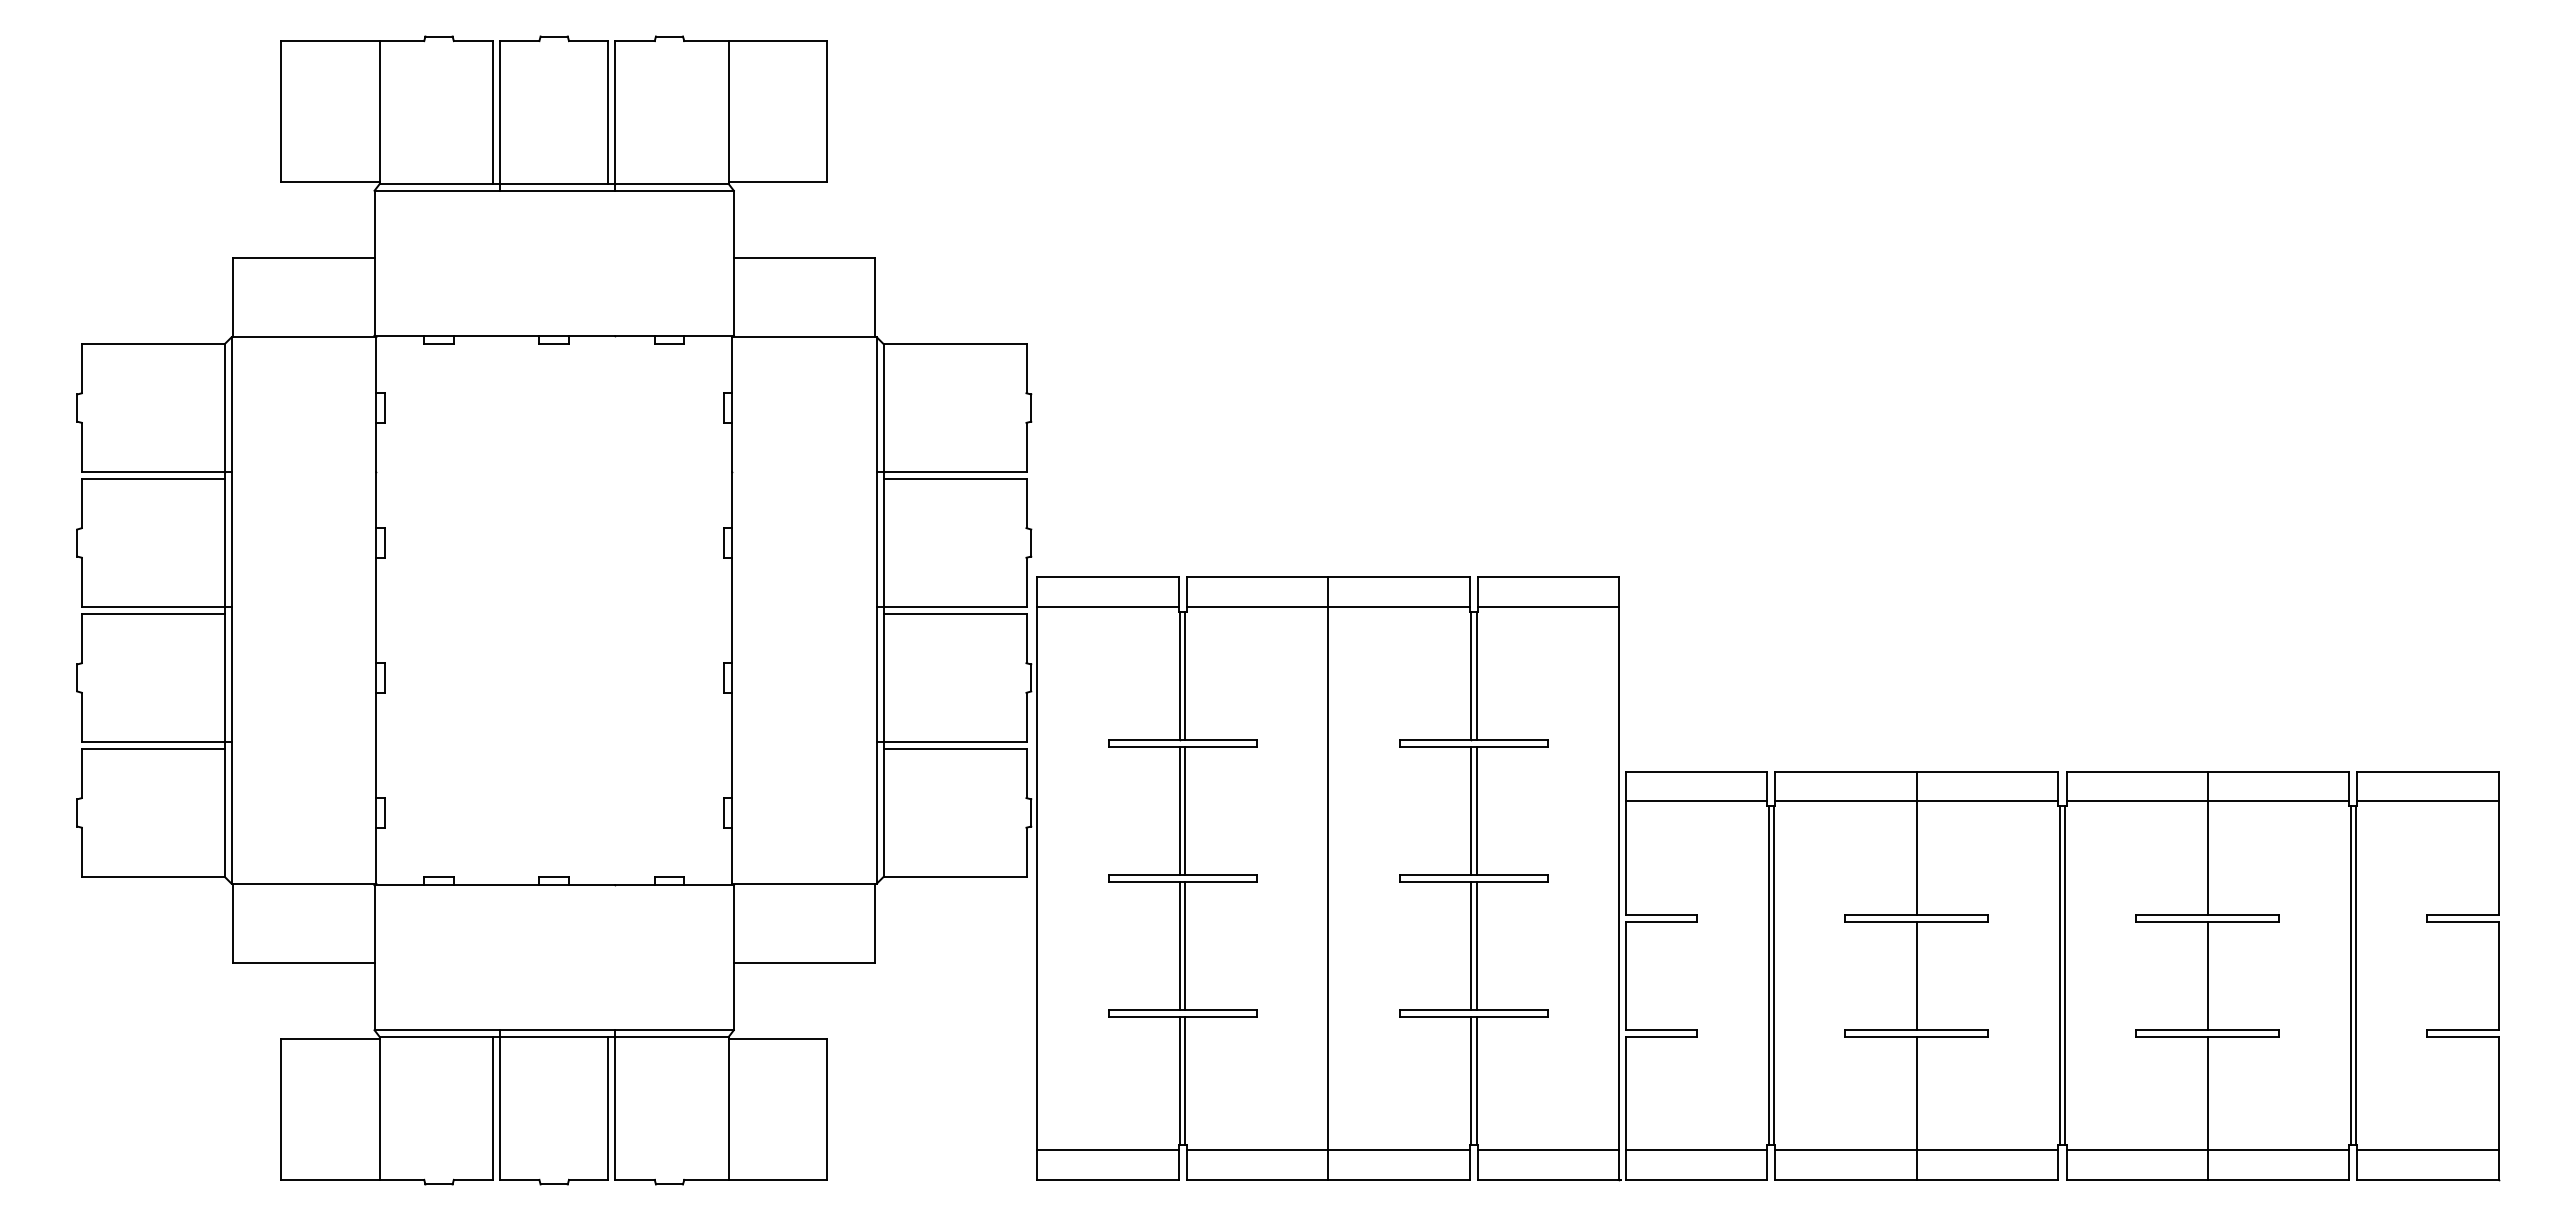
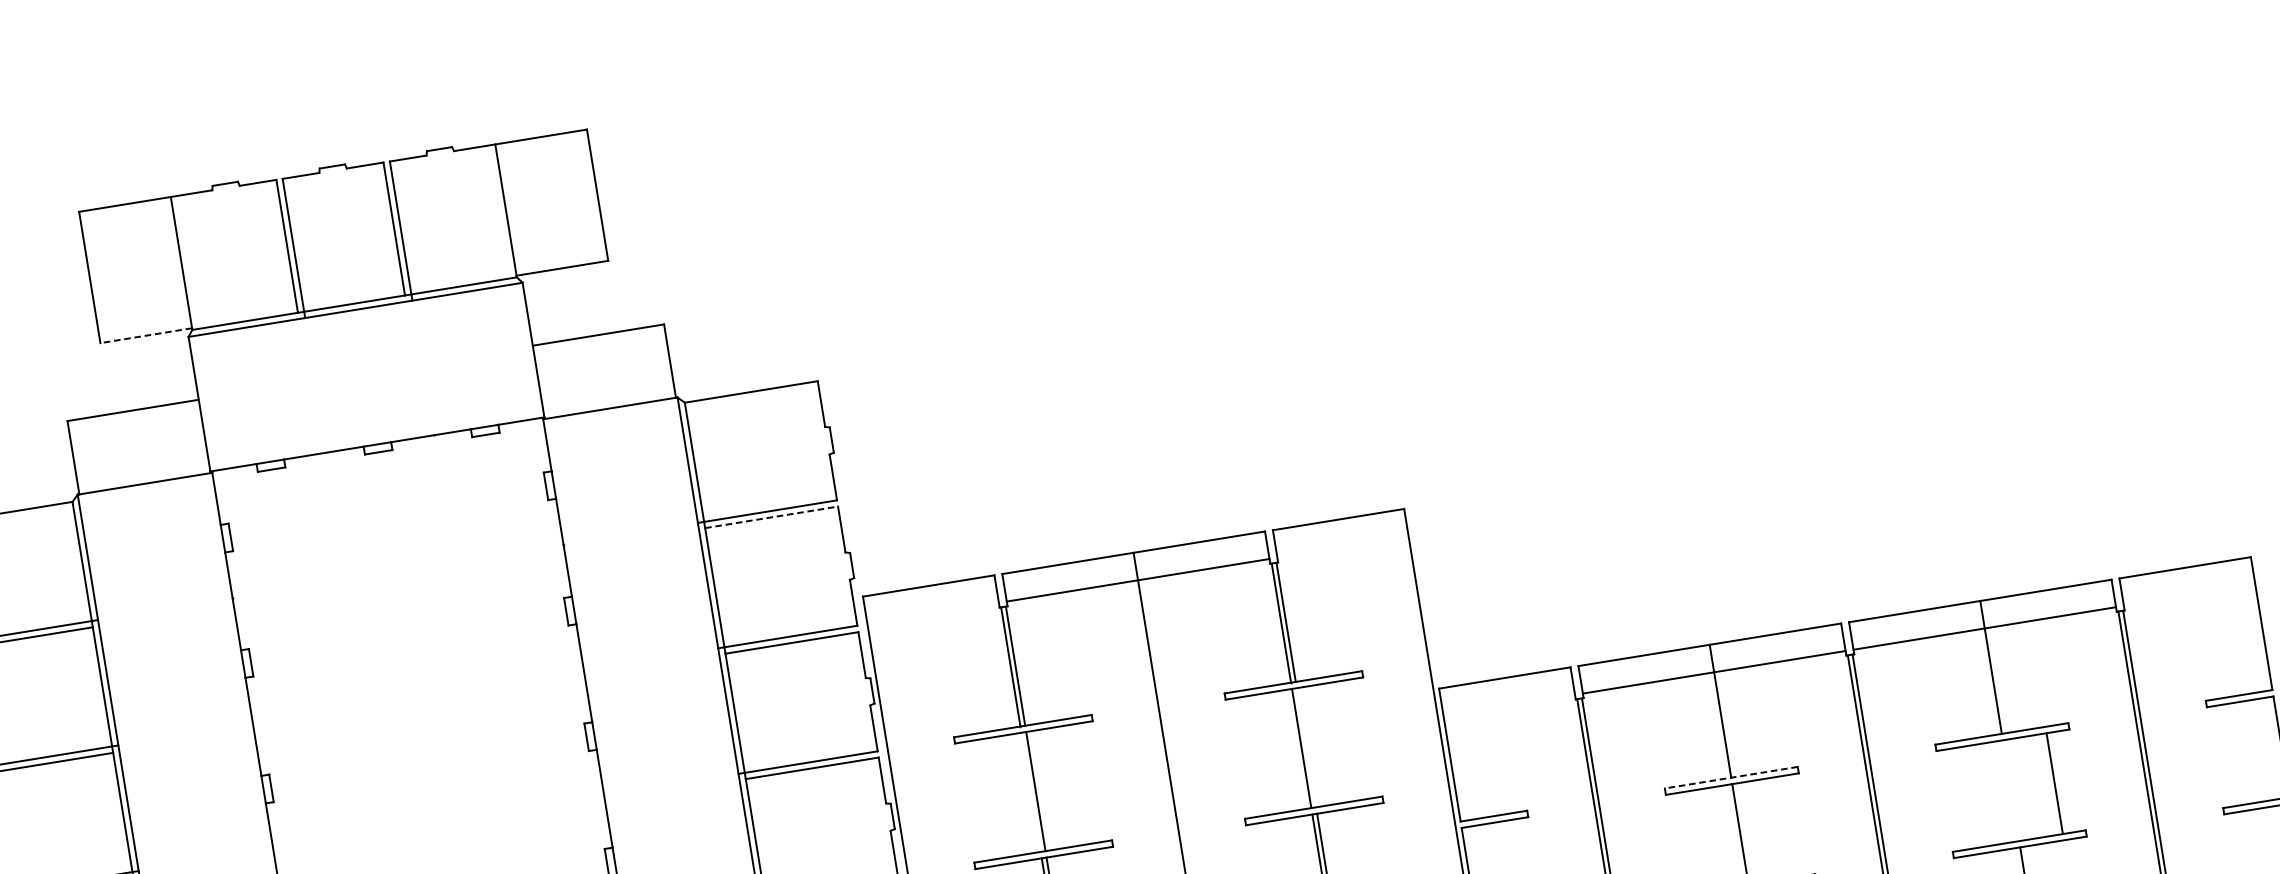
line: (329, 182) -> (145, 336), solid -> dashed
line: (955, 478) -> (772, 516), solid -> dashed
line: (1107, 607) -> (932, 613), removed
line: (1548, 607) -> (1342, 547), removed
line: (1695, 801) -> (1508, 705), removed
line: (2427, 801) -> (2189, 595), removed
line: (1180, 811) -> (1031, 792), removed
line: (1476, 811) -> (1306, 748), removed
line: (1916, 914) -> (1731, 777), solid -> dashed
line: (2207, 975) -> (2054, 783), moved

